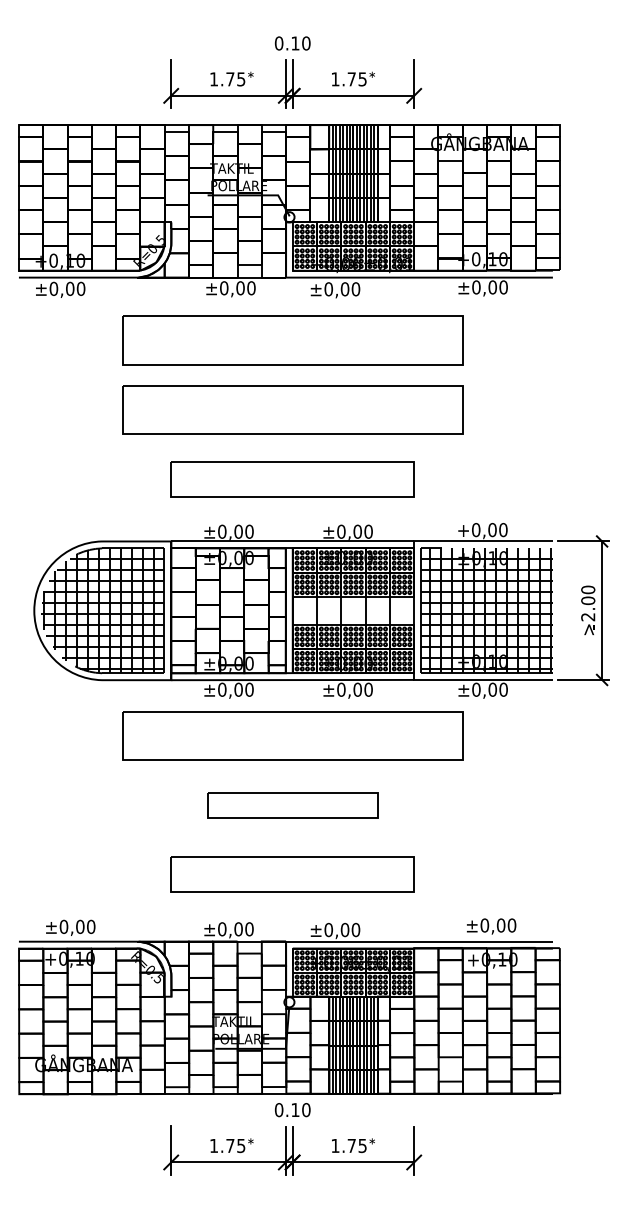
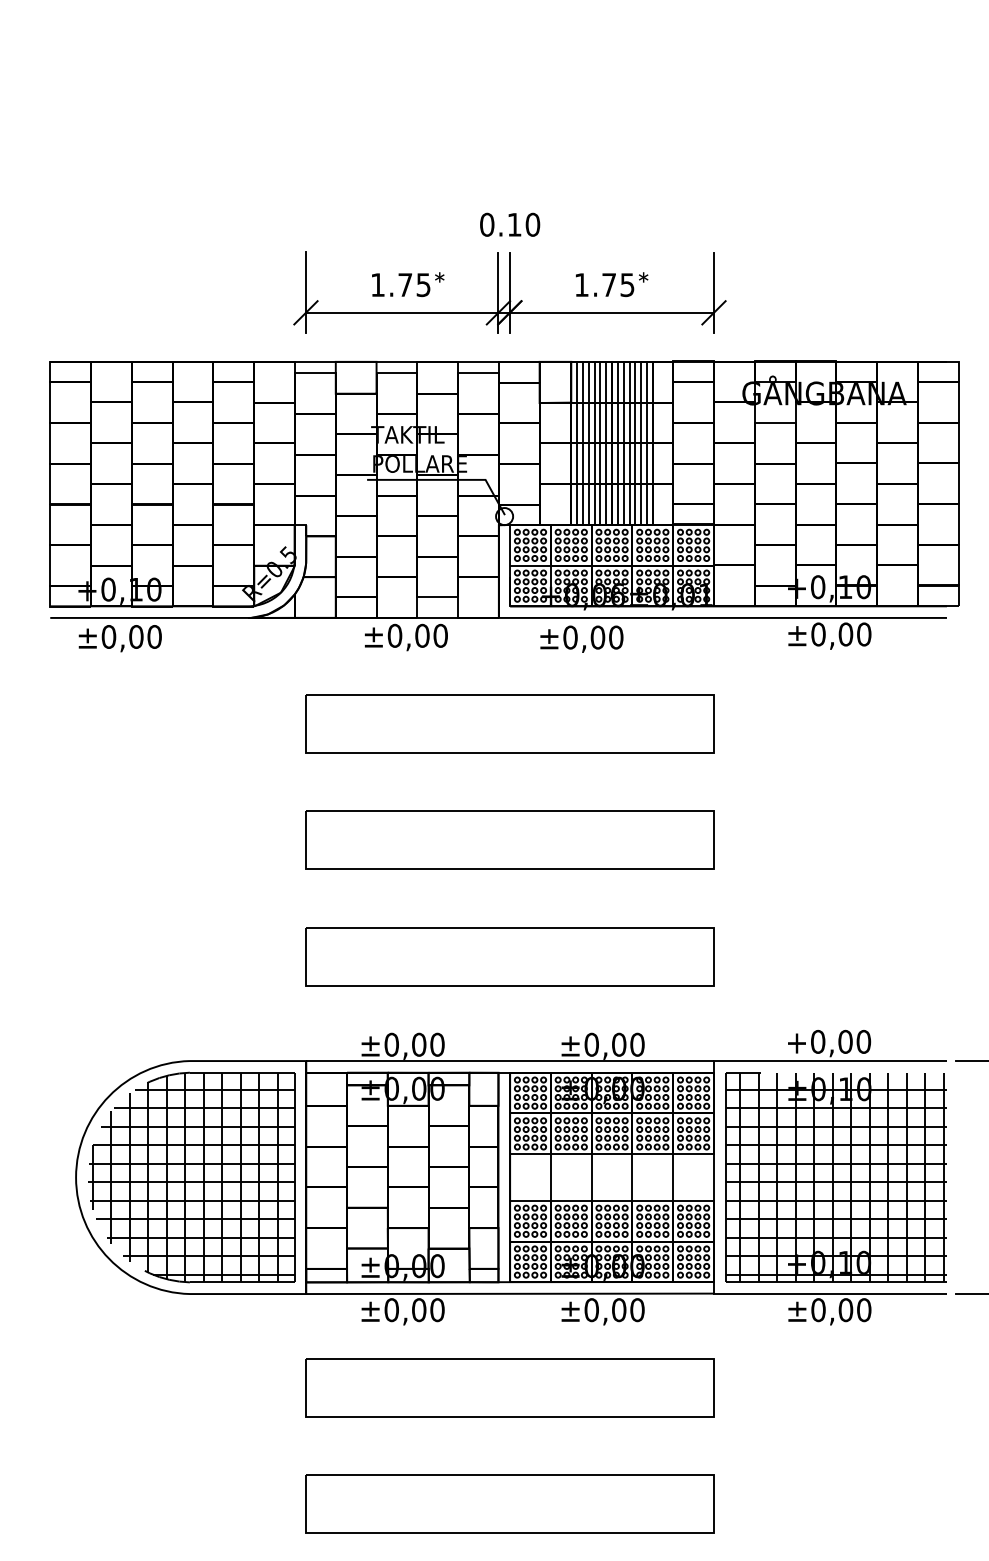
part: (292, 340) -> (509, 723), size x0.71
part: (292, 409) -> (509, 839), size x0.71
part: (292, 735) -> (509, 1386), size x0.71
part: (292, 805) -> (509, 1504), size x1.43

